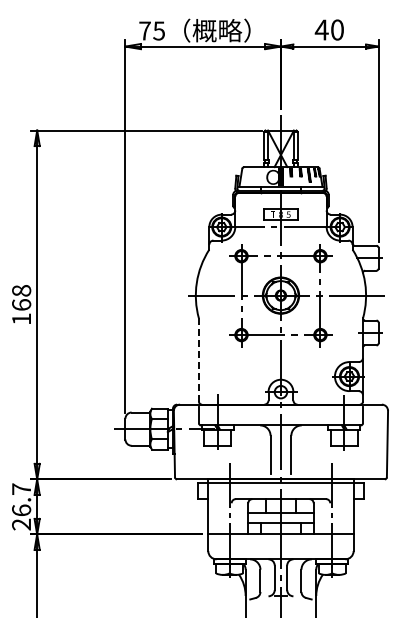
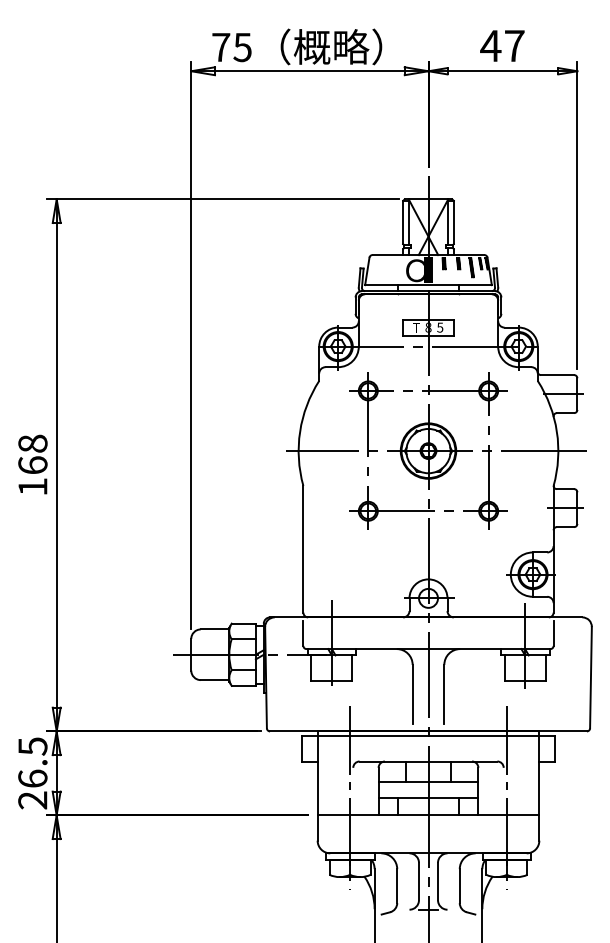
text: (337, 29) -> (514, 45), 40 -> 47
line: (198, 359) -> (302, 548), dashed -> solid
text: (21, 489) -> (32, 746), 26.7 -> 26.5

